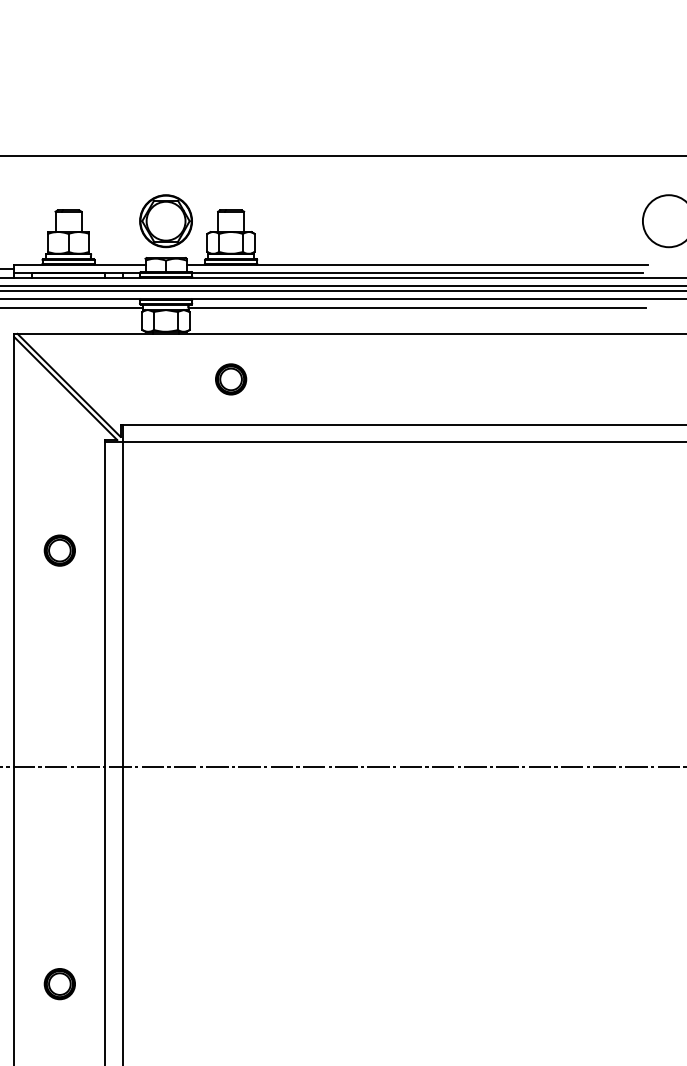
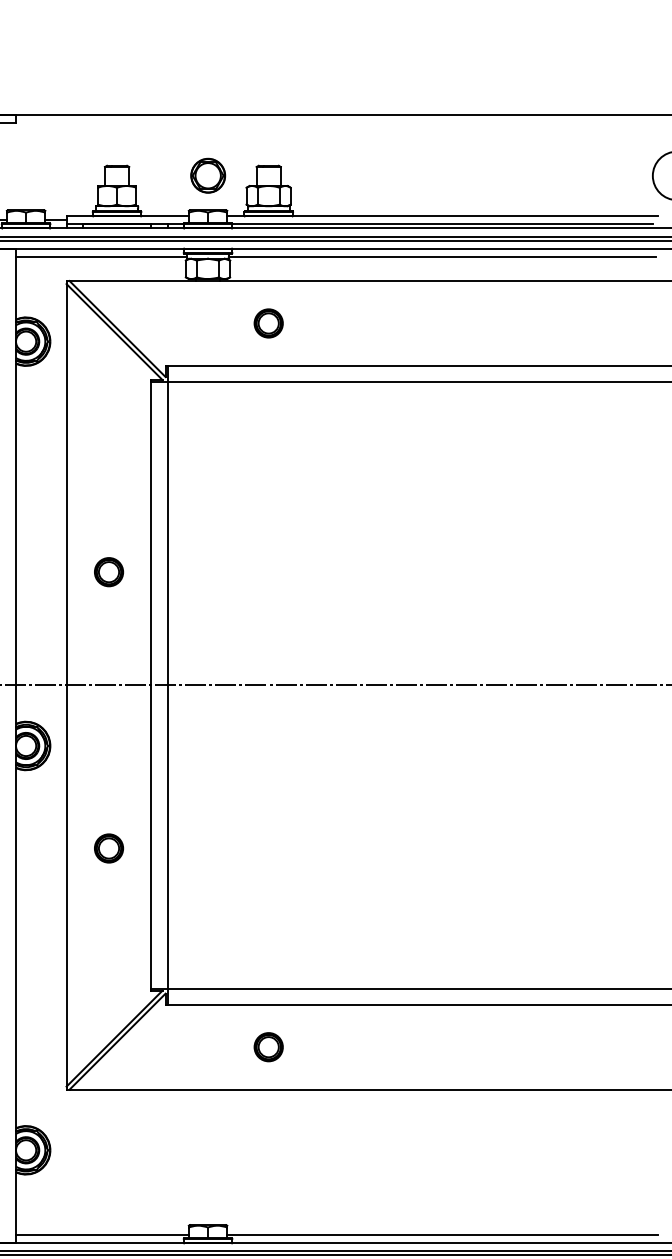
part: (166, 220) -> (208, 175), size x0.7
part: (60, 550) -> (109, 572), moved
part: (60, 984) -> (109, 848), moved

